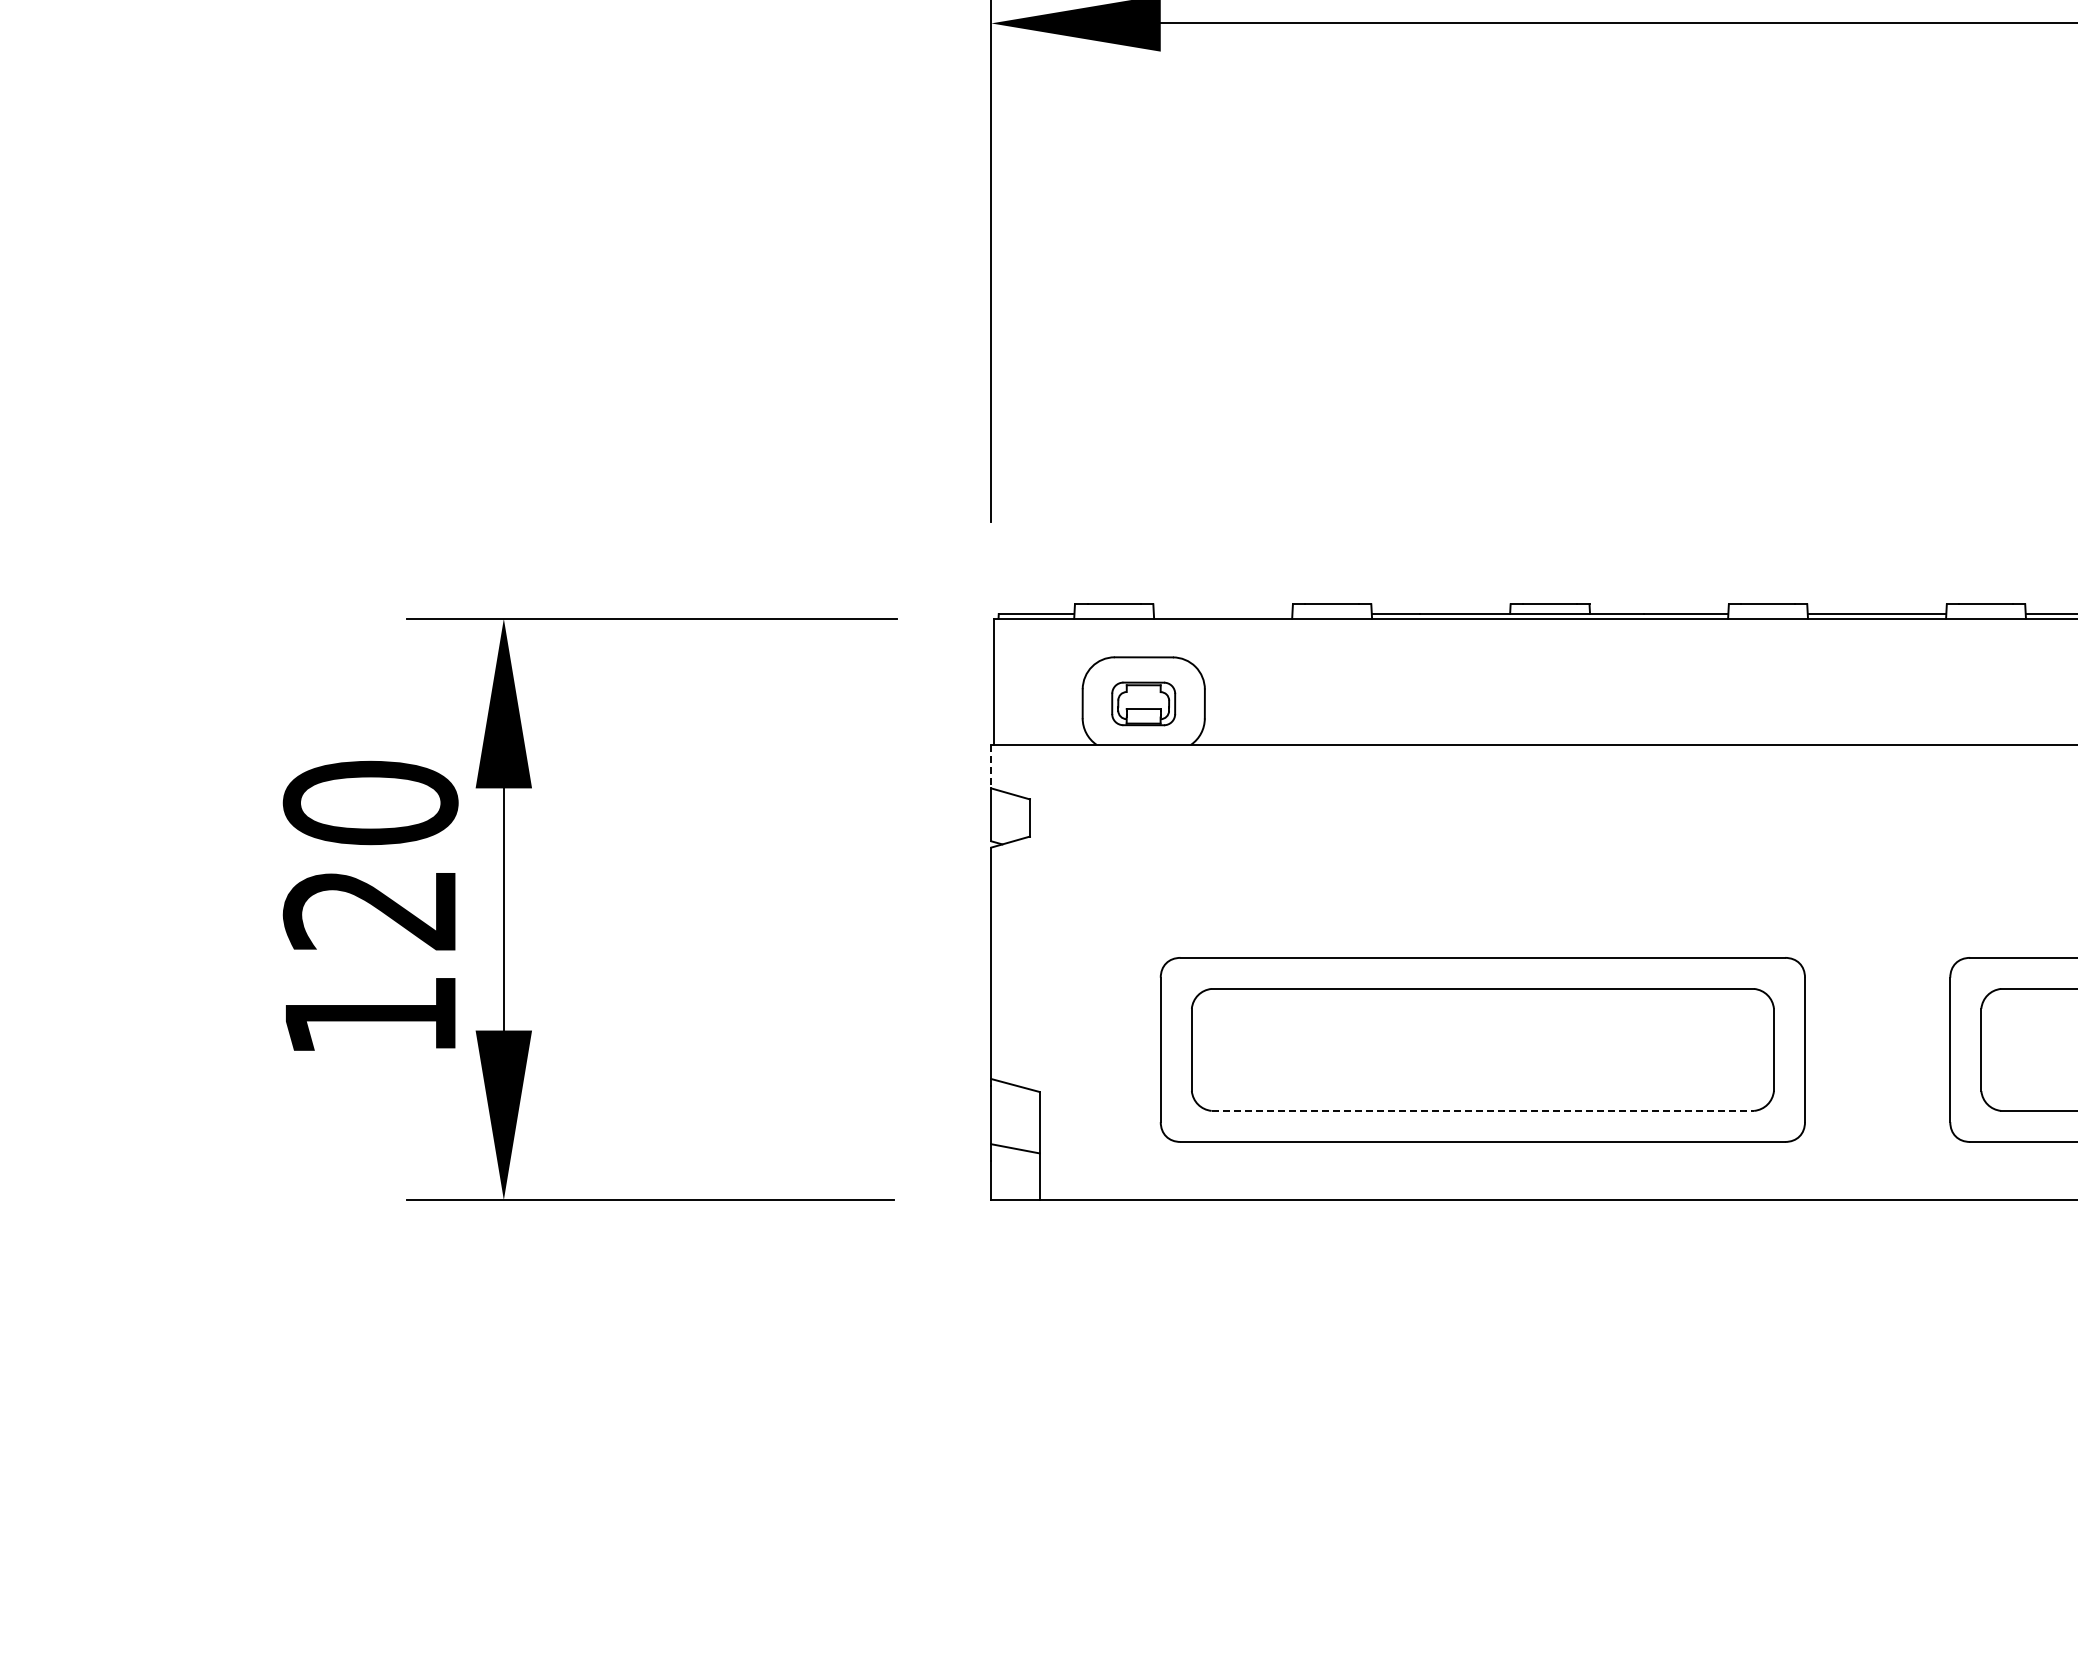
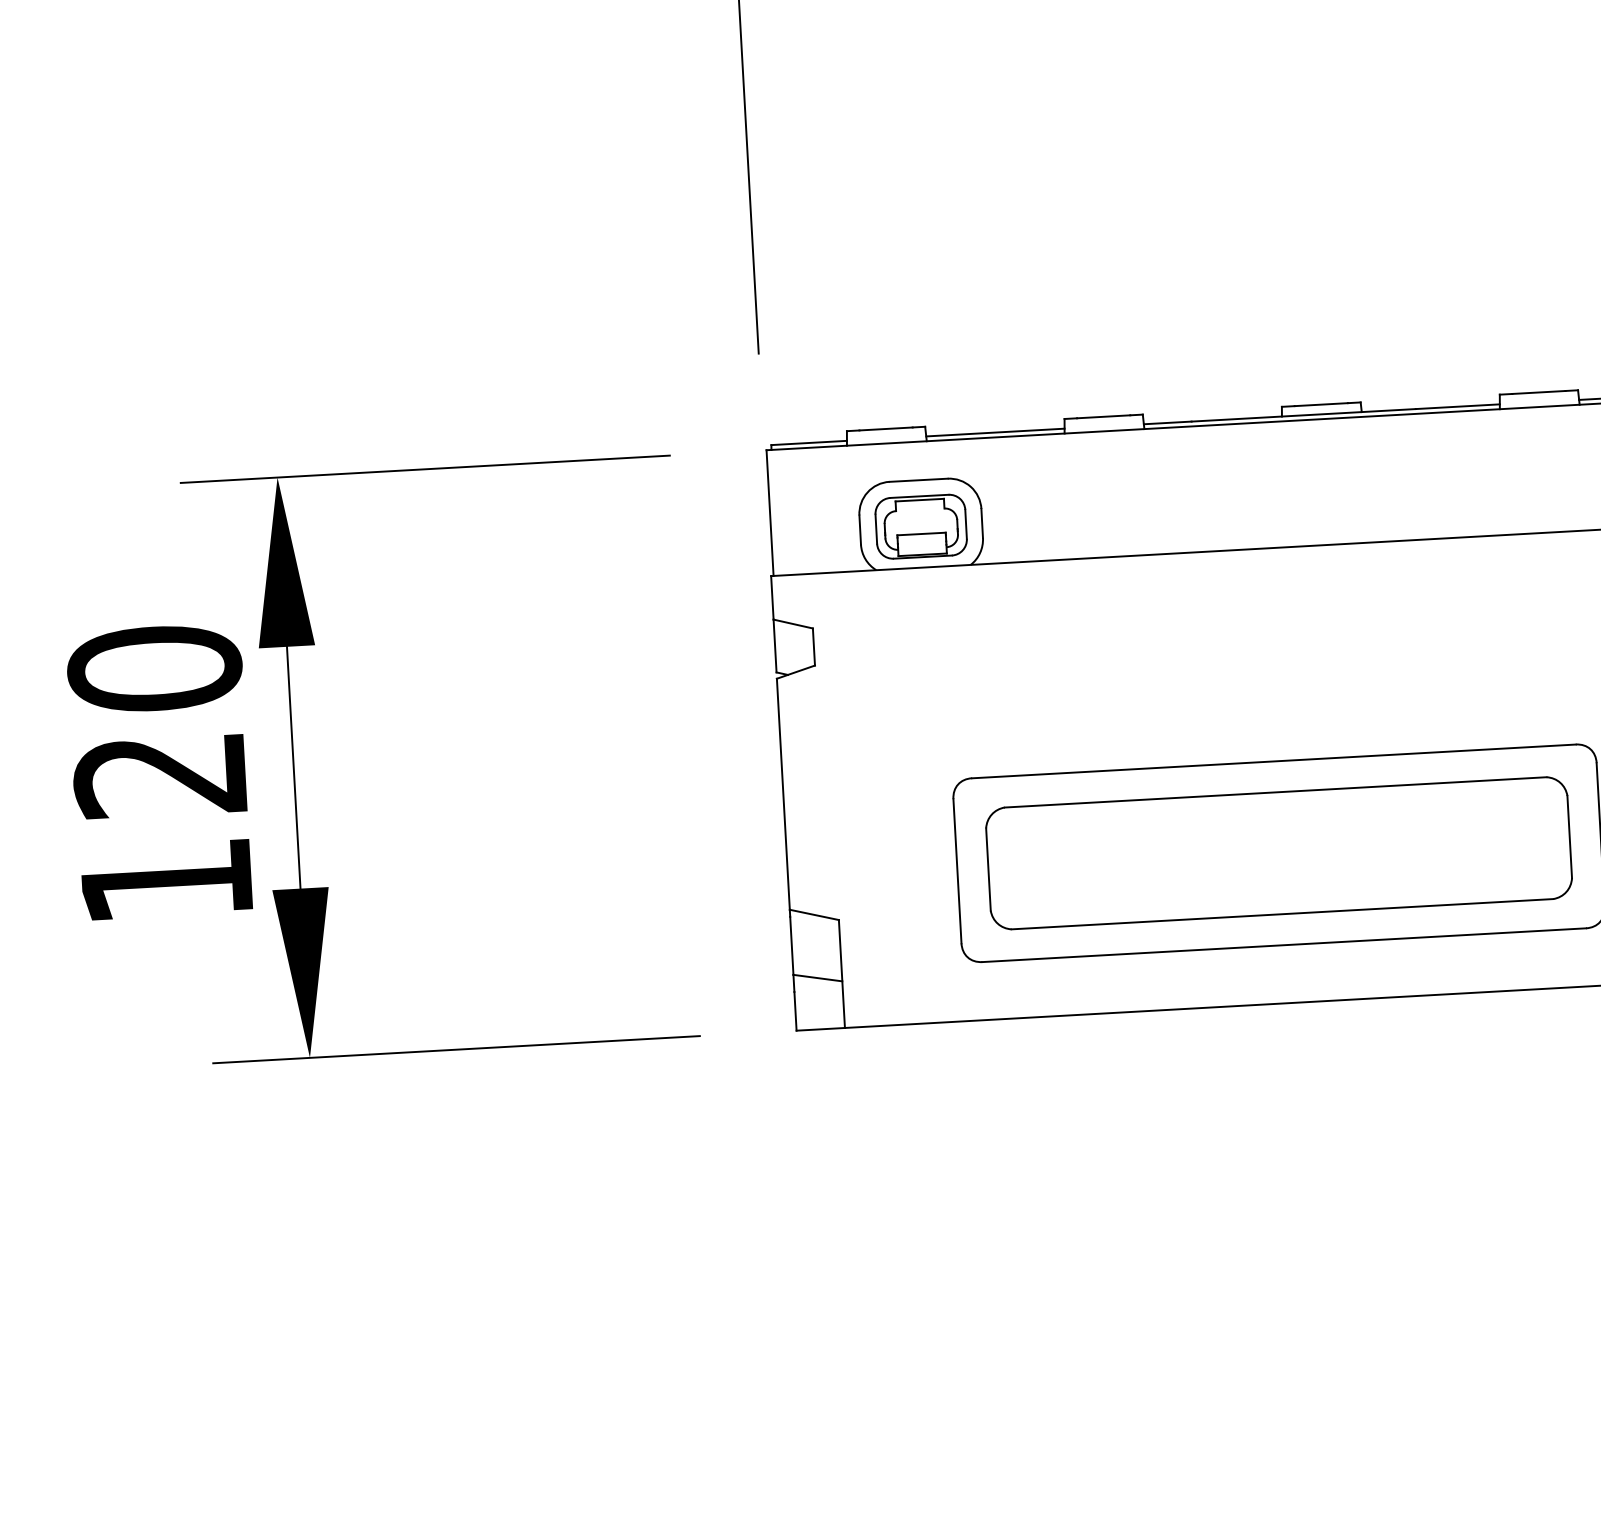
line: (1222, 614) -> (994, 433), added
part: (1143, 703) -> (920, 526), size x1.43
line: (991, 766) -> (772, 597), dashed -> solid
line: (1483, 1110) -> (1283, 913), dashed -> solid

